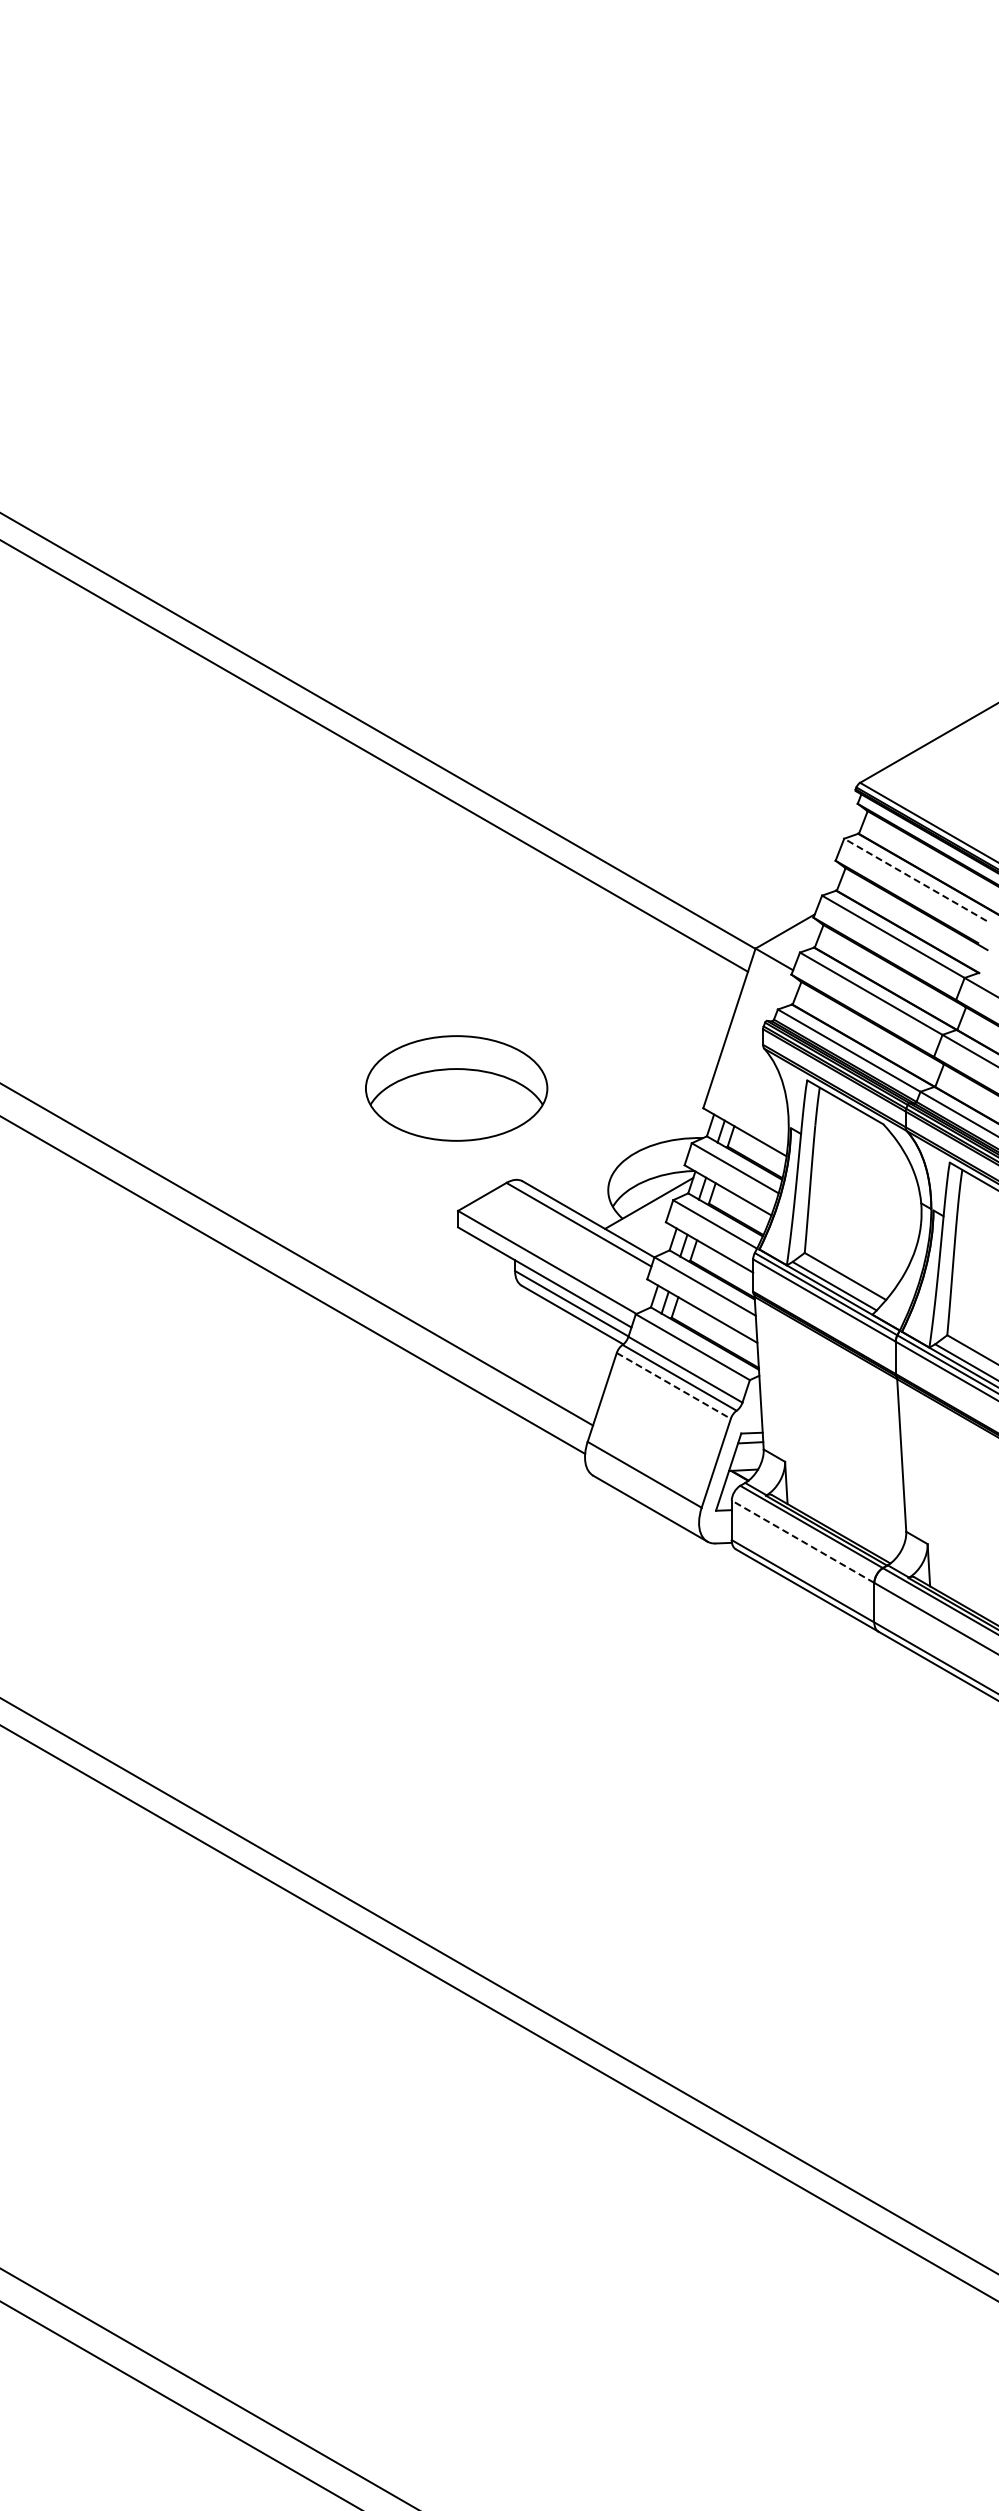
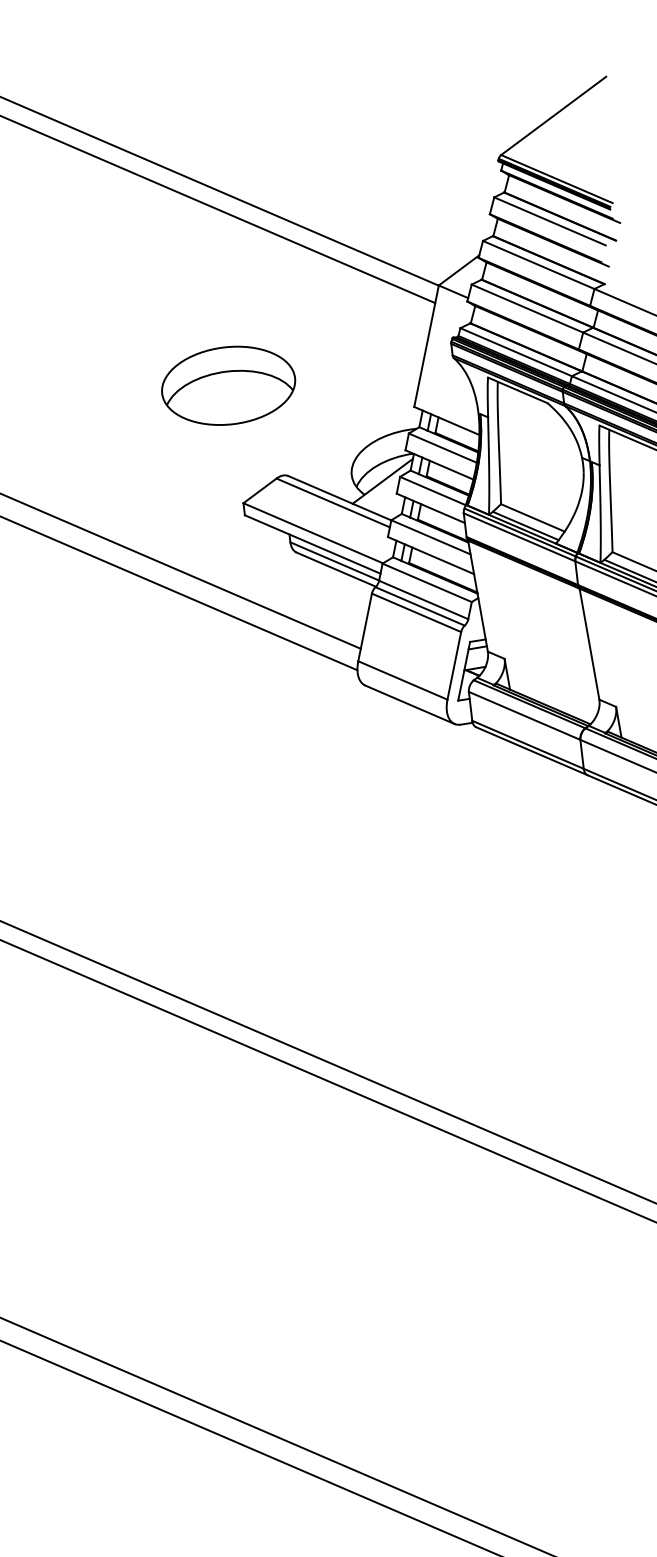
line: (915, 879) -> (550, 221), dashed -> solid
part: (456, 1088) -> (228, 385), moved
line: (673, 1385) -> (416, 612), dashed -> solid
line: (802, 1541) -> (524, 715), dashed -> solid

